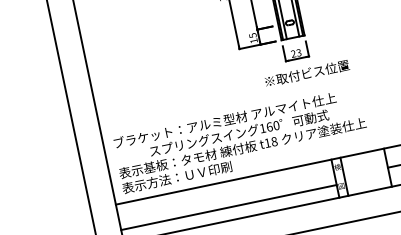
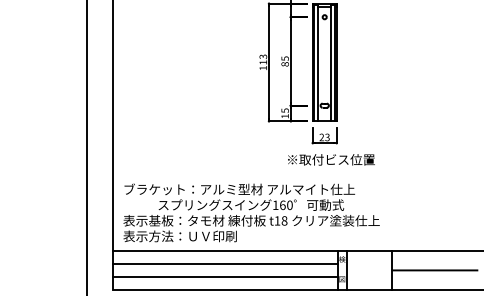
line: (226, 194) -> (225, 263), added

